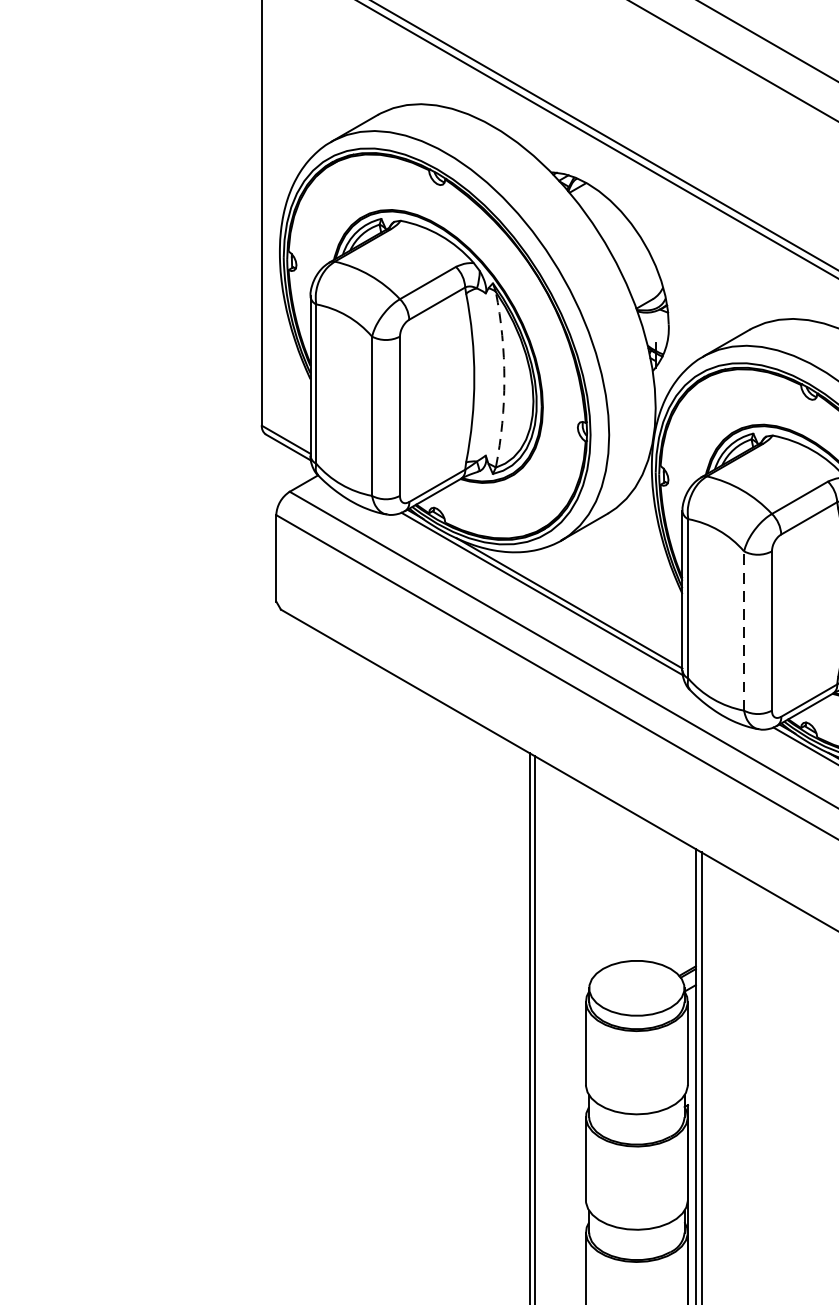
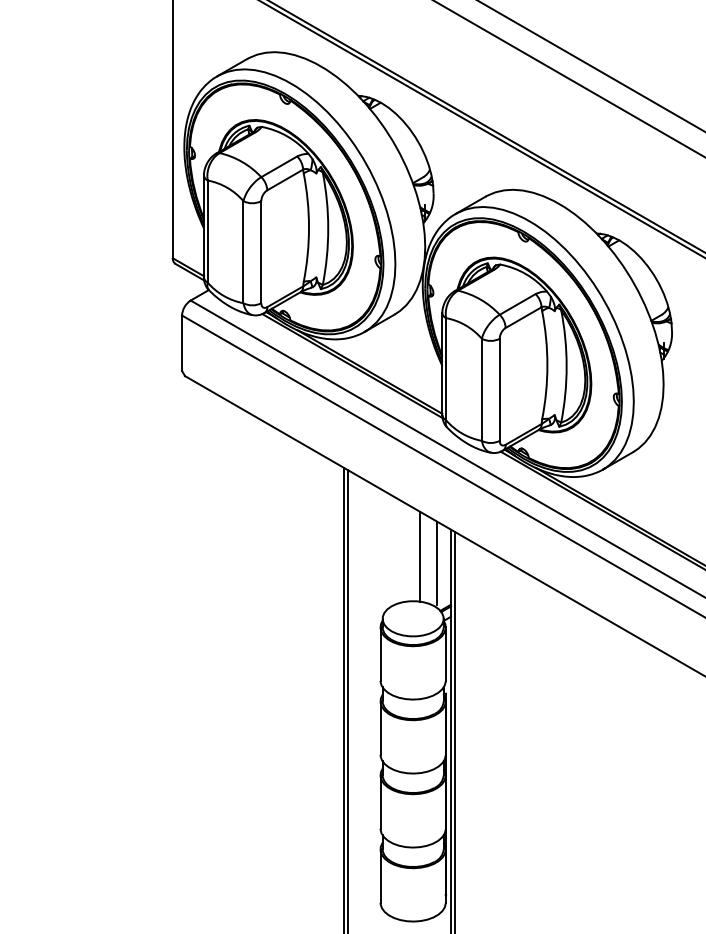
arc: (504, 379) -> (328, 228), dashed -> solid
line: (743, 630) -> (481, 389), dashed -> solid
line: (648, 891) -> (420, 556), added
line: (674, 900) -> (437, 562), added

